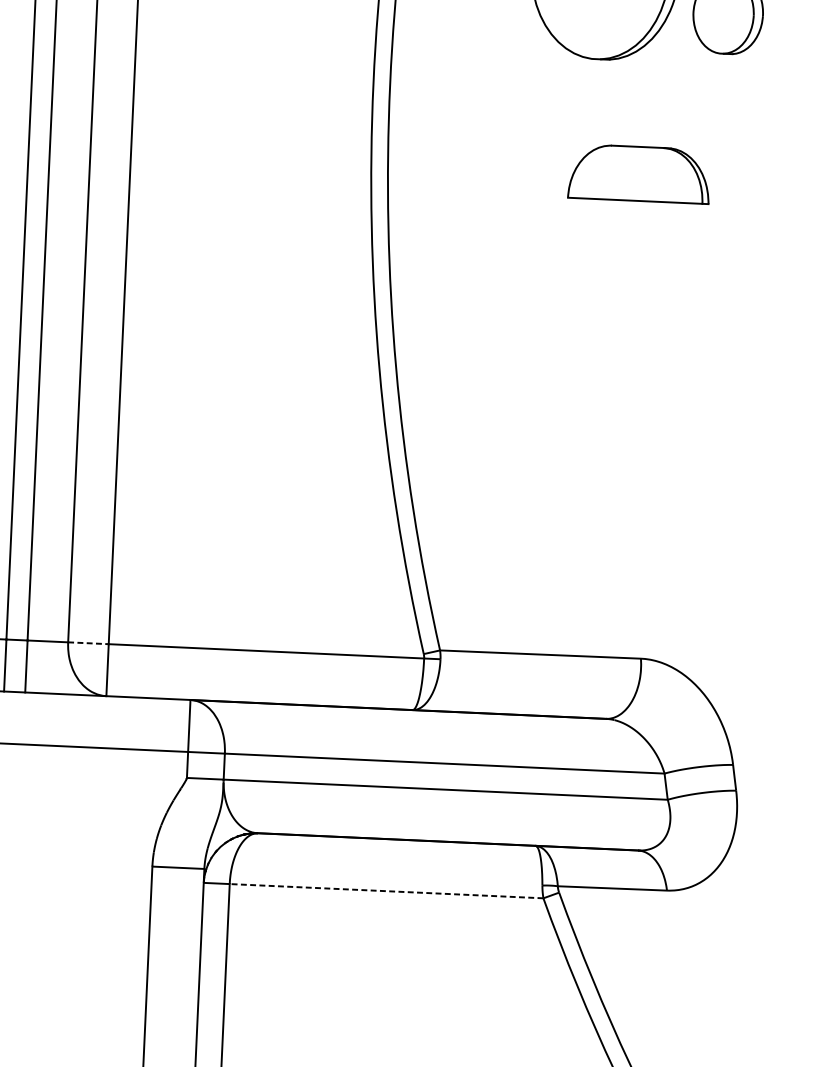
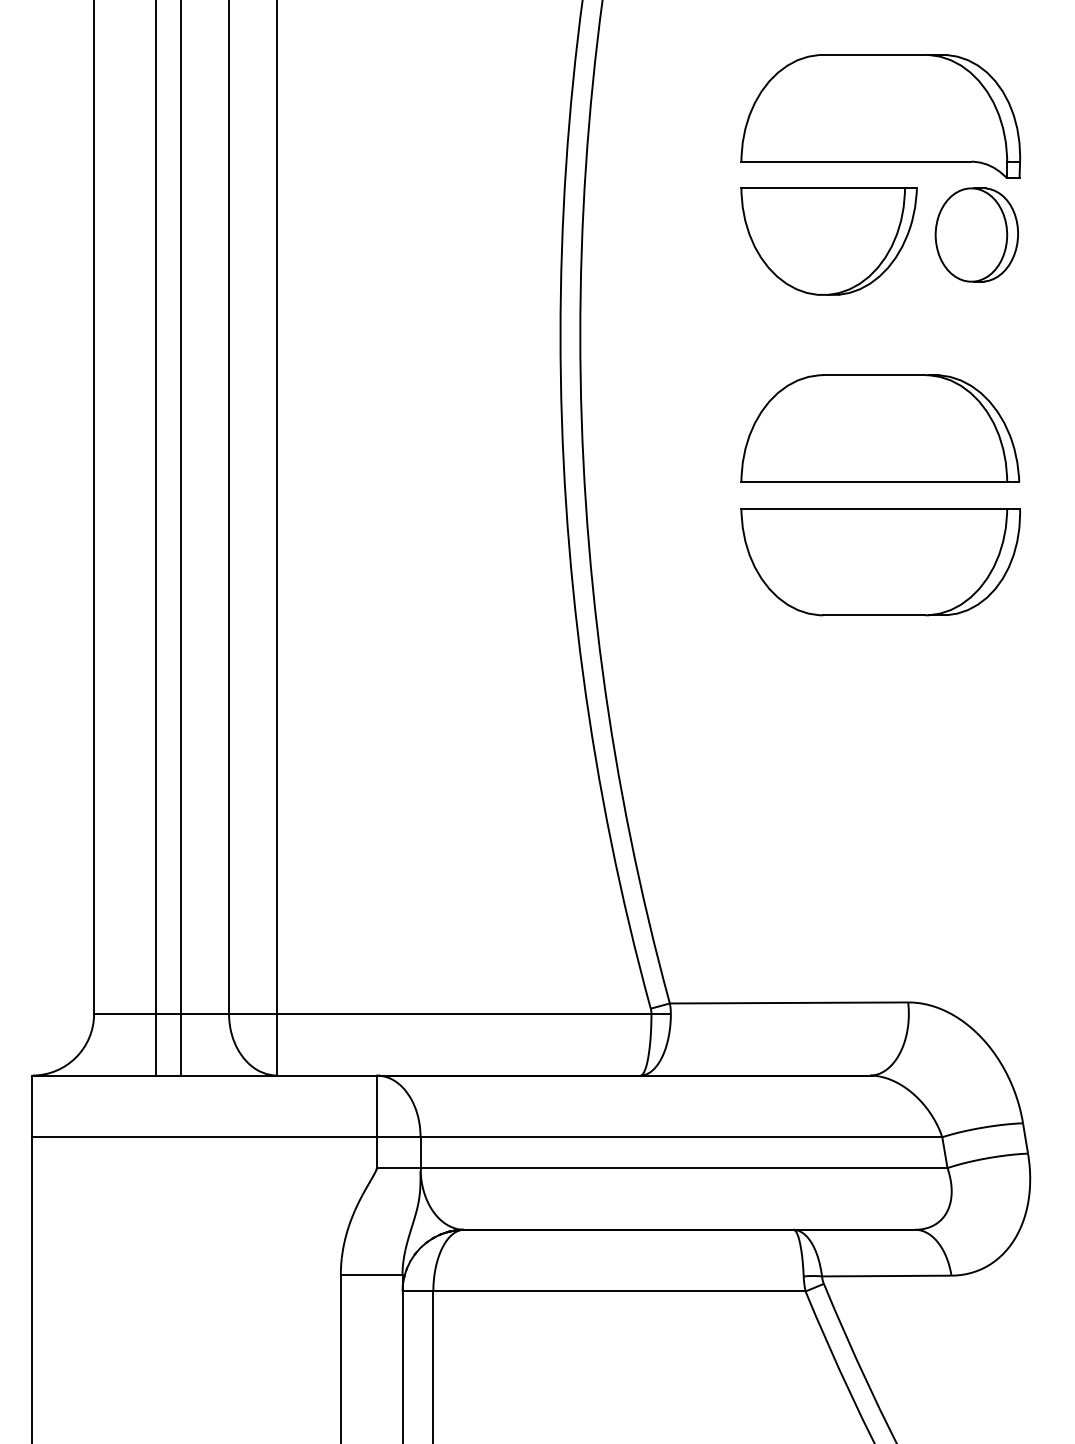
part: (639, 173) -> (880, 428), size x1.67
part: (634, 286) -> (880, 562), added
line: (88, 642) -> (253, 1013), dashed -> solid
line: (385, 891) -> (618, 1291), dashed -> solid

